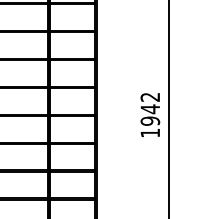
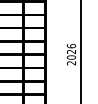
text: (150, 114) -> (71, 54), 1942 -> 2026

